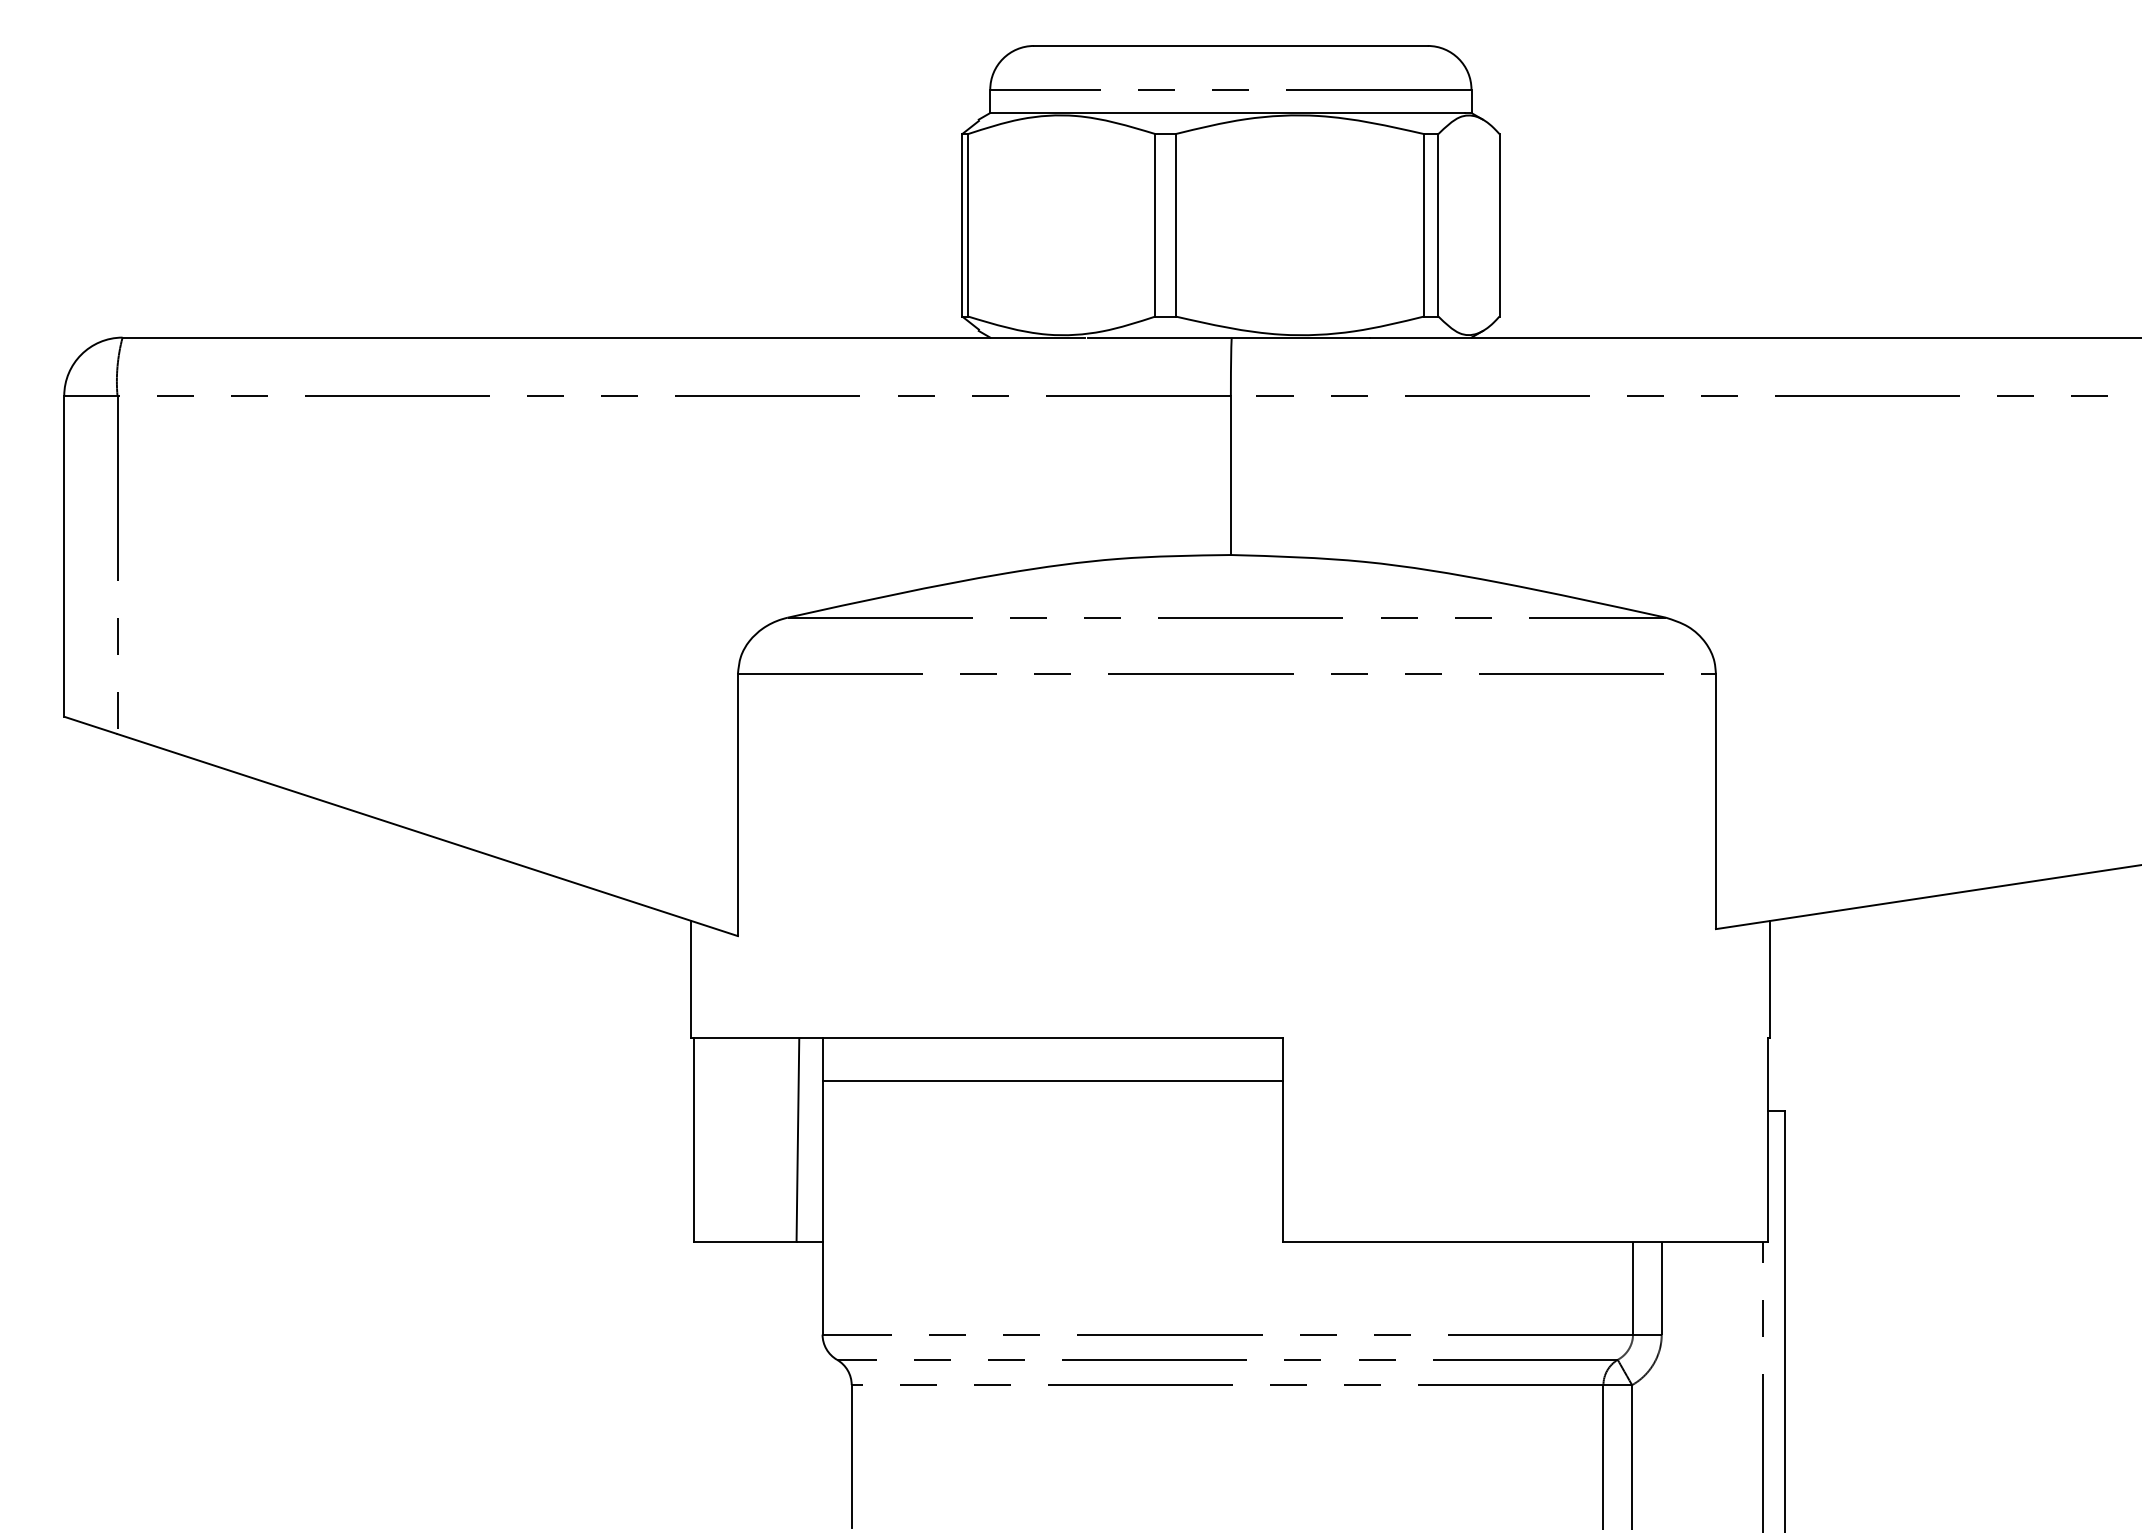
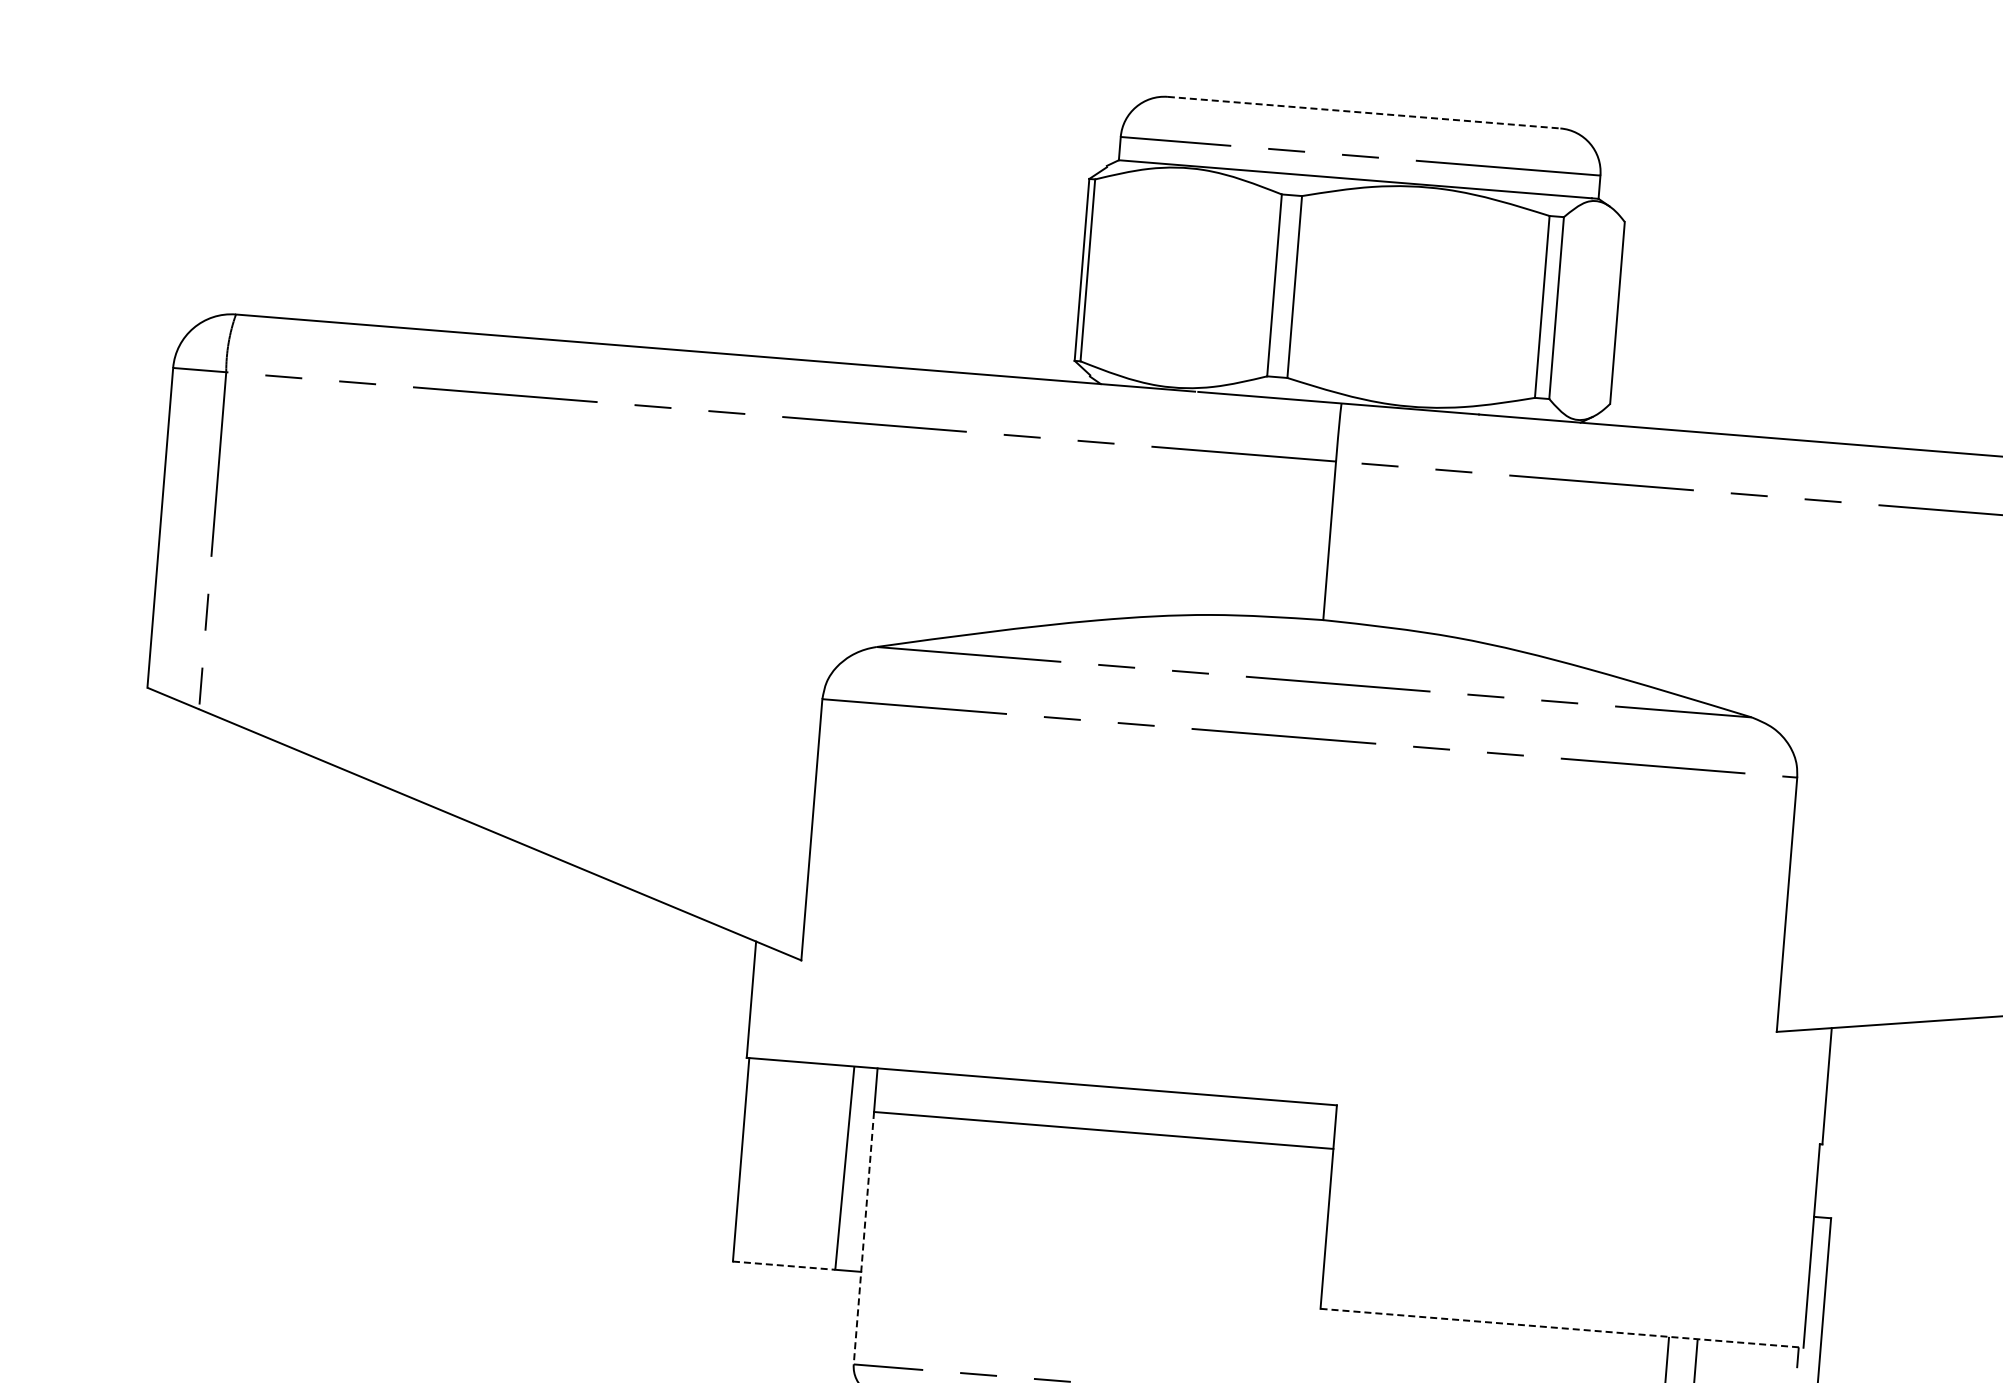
line: (1230, 45) -> (1363, 112), solid -> dashed
line: (822, 1207) -> (863, 1237), solid -> dashed
line: (745, 1241) -> (784, 1265), solid -> dashed
line: (1526, 1241) -> (1562, 1328), solid -> dashed

